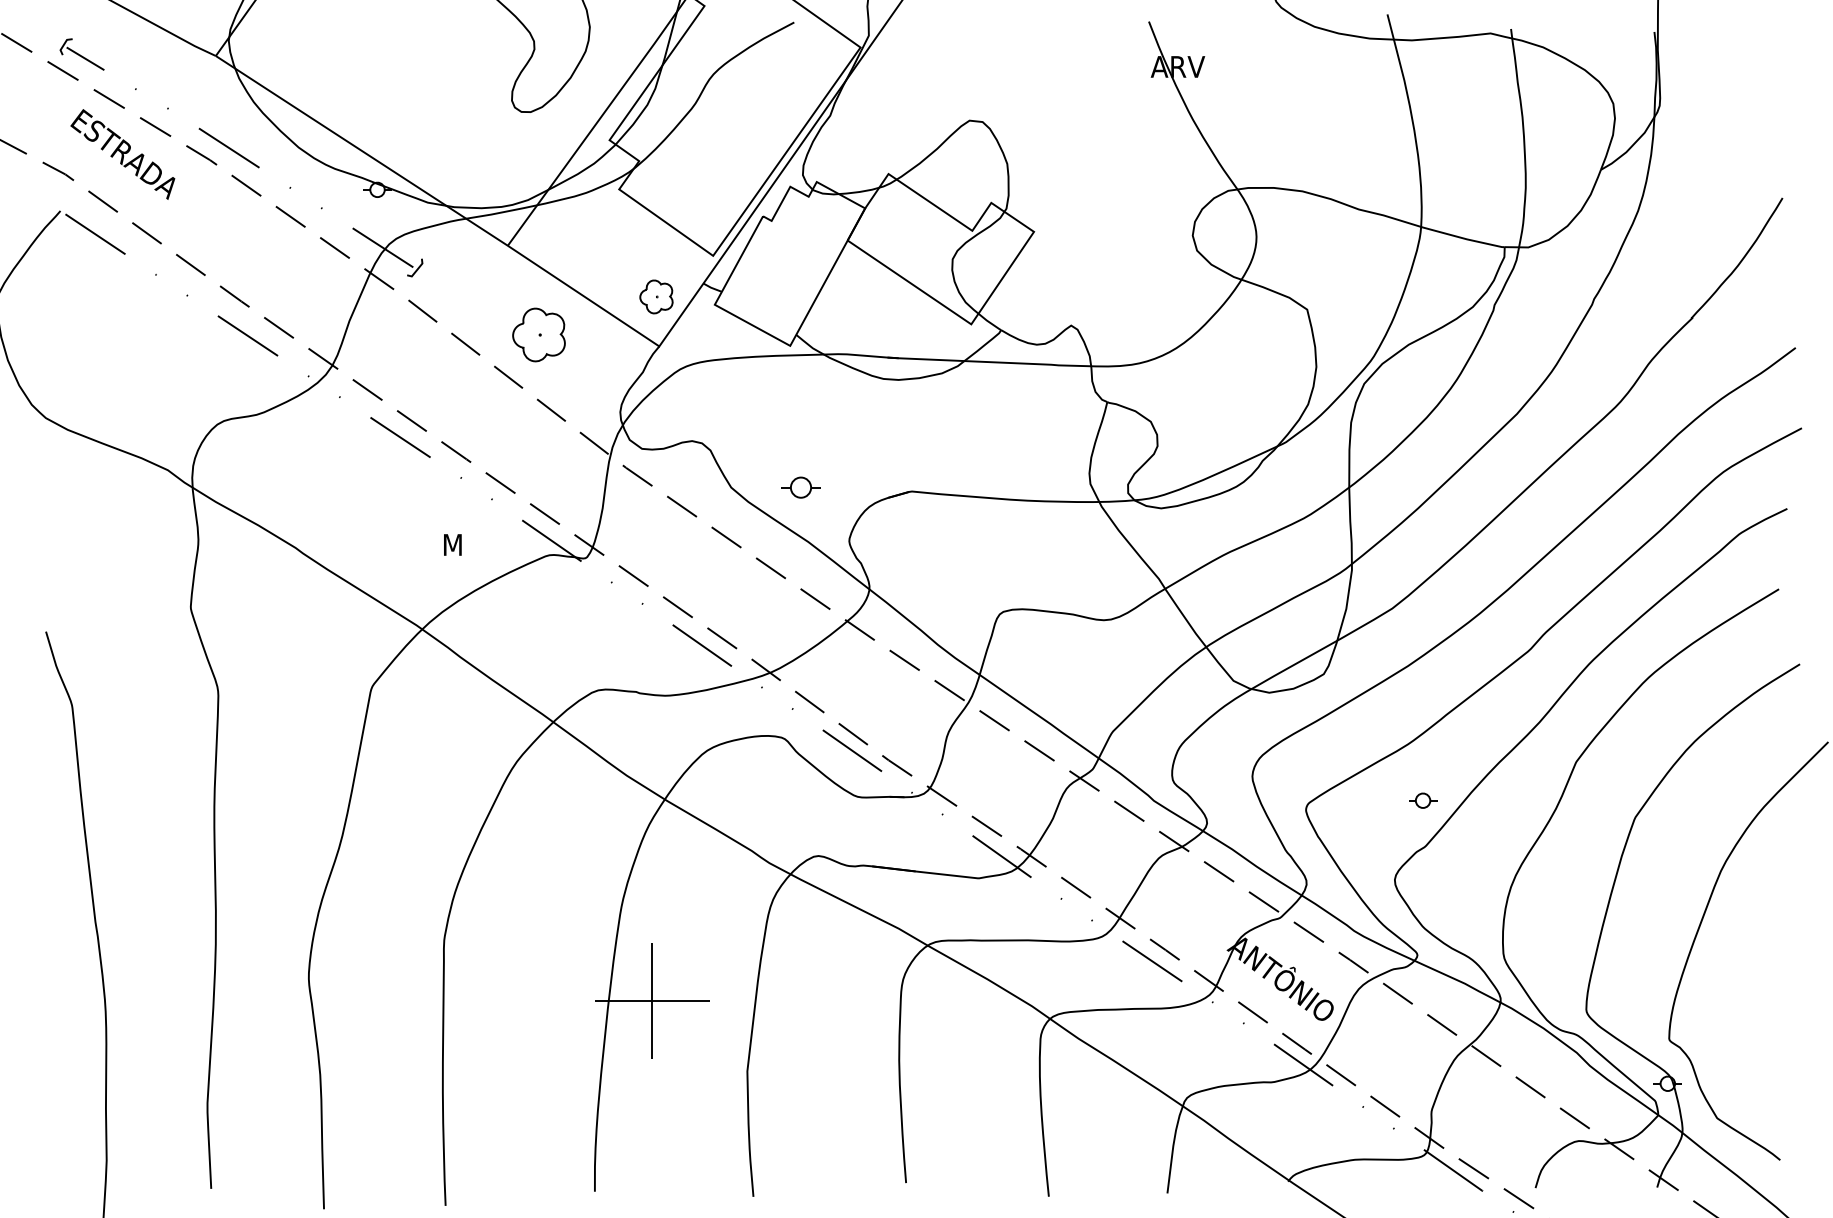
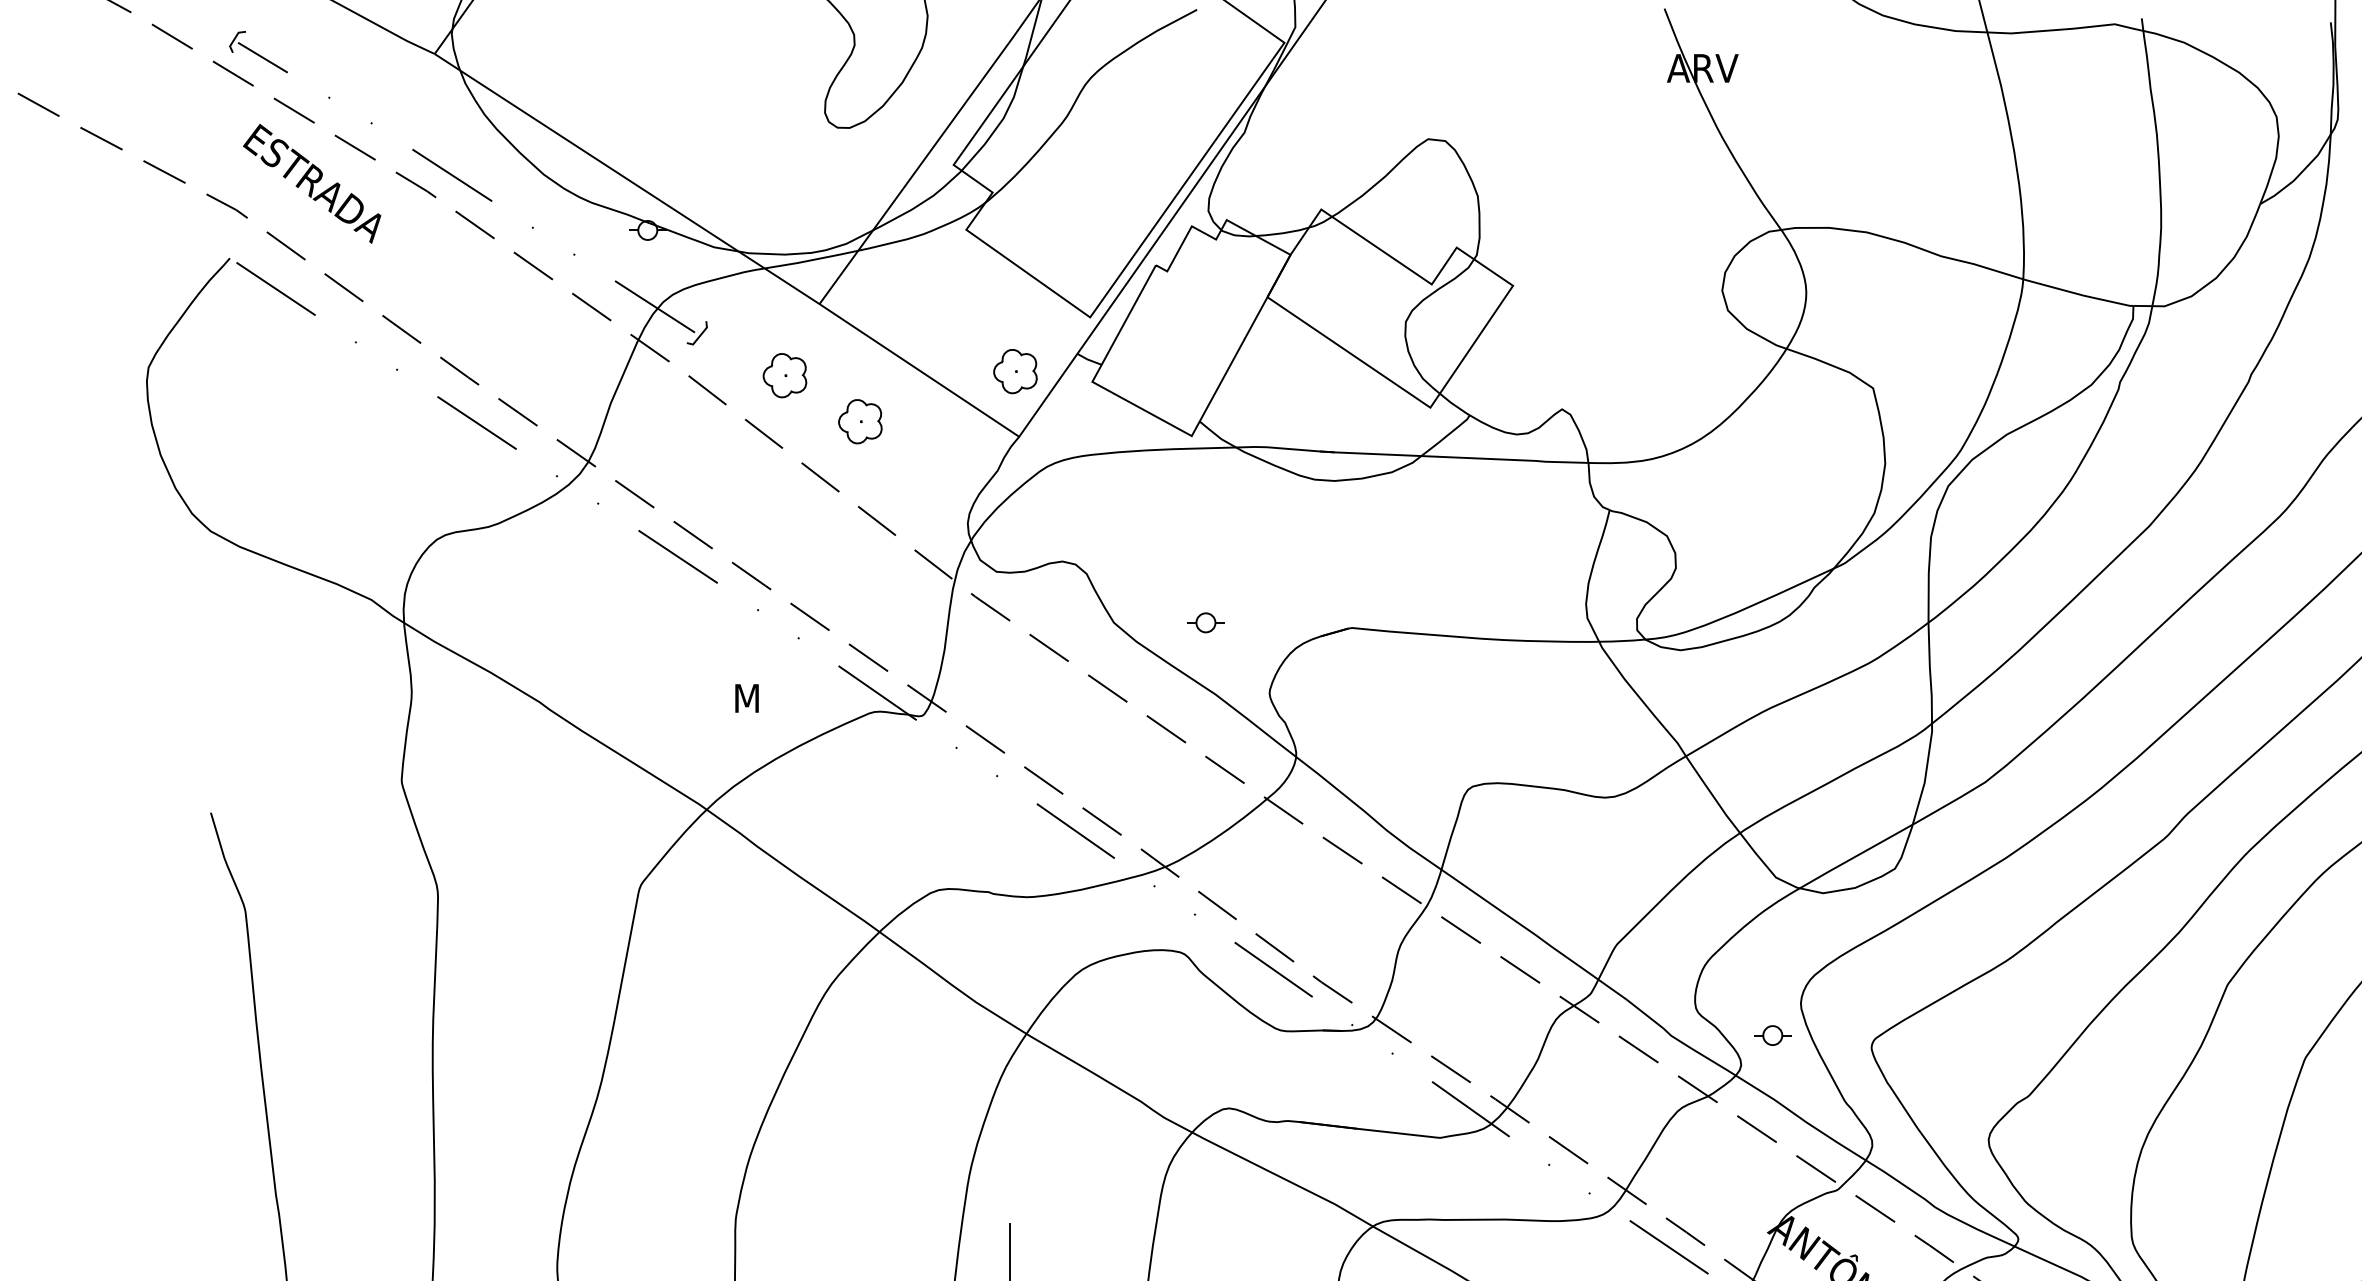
part: (481, 299) -> (784, 374), added
part: (538, 334) -> (859, 421), size x0.62
part: (800, 487) -> (1205, 622), size x0.71
part: (1423, 800) -> (1773, 1035), moved

